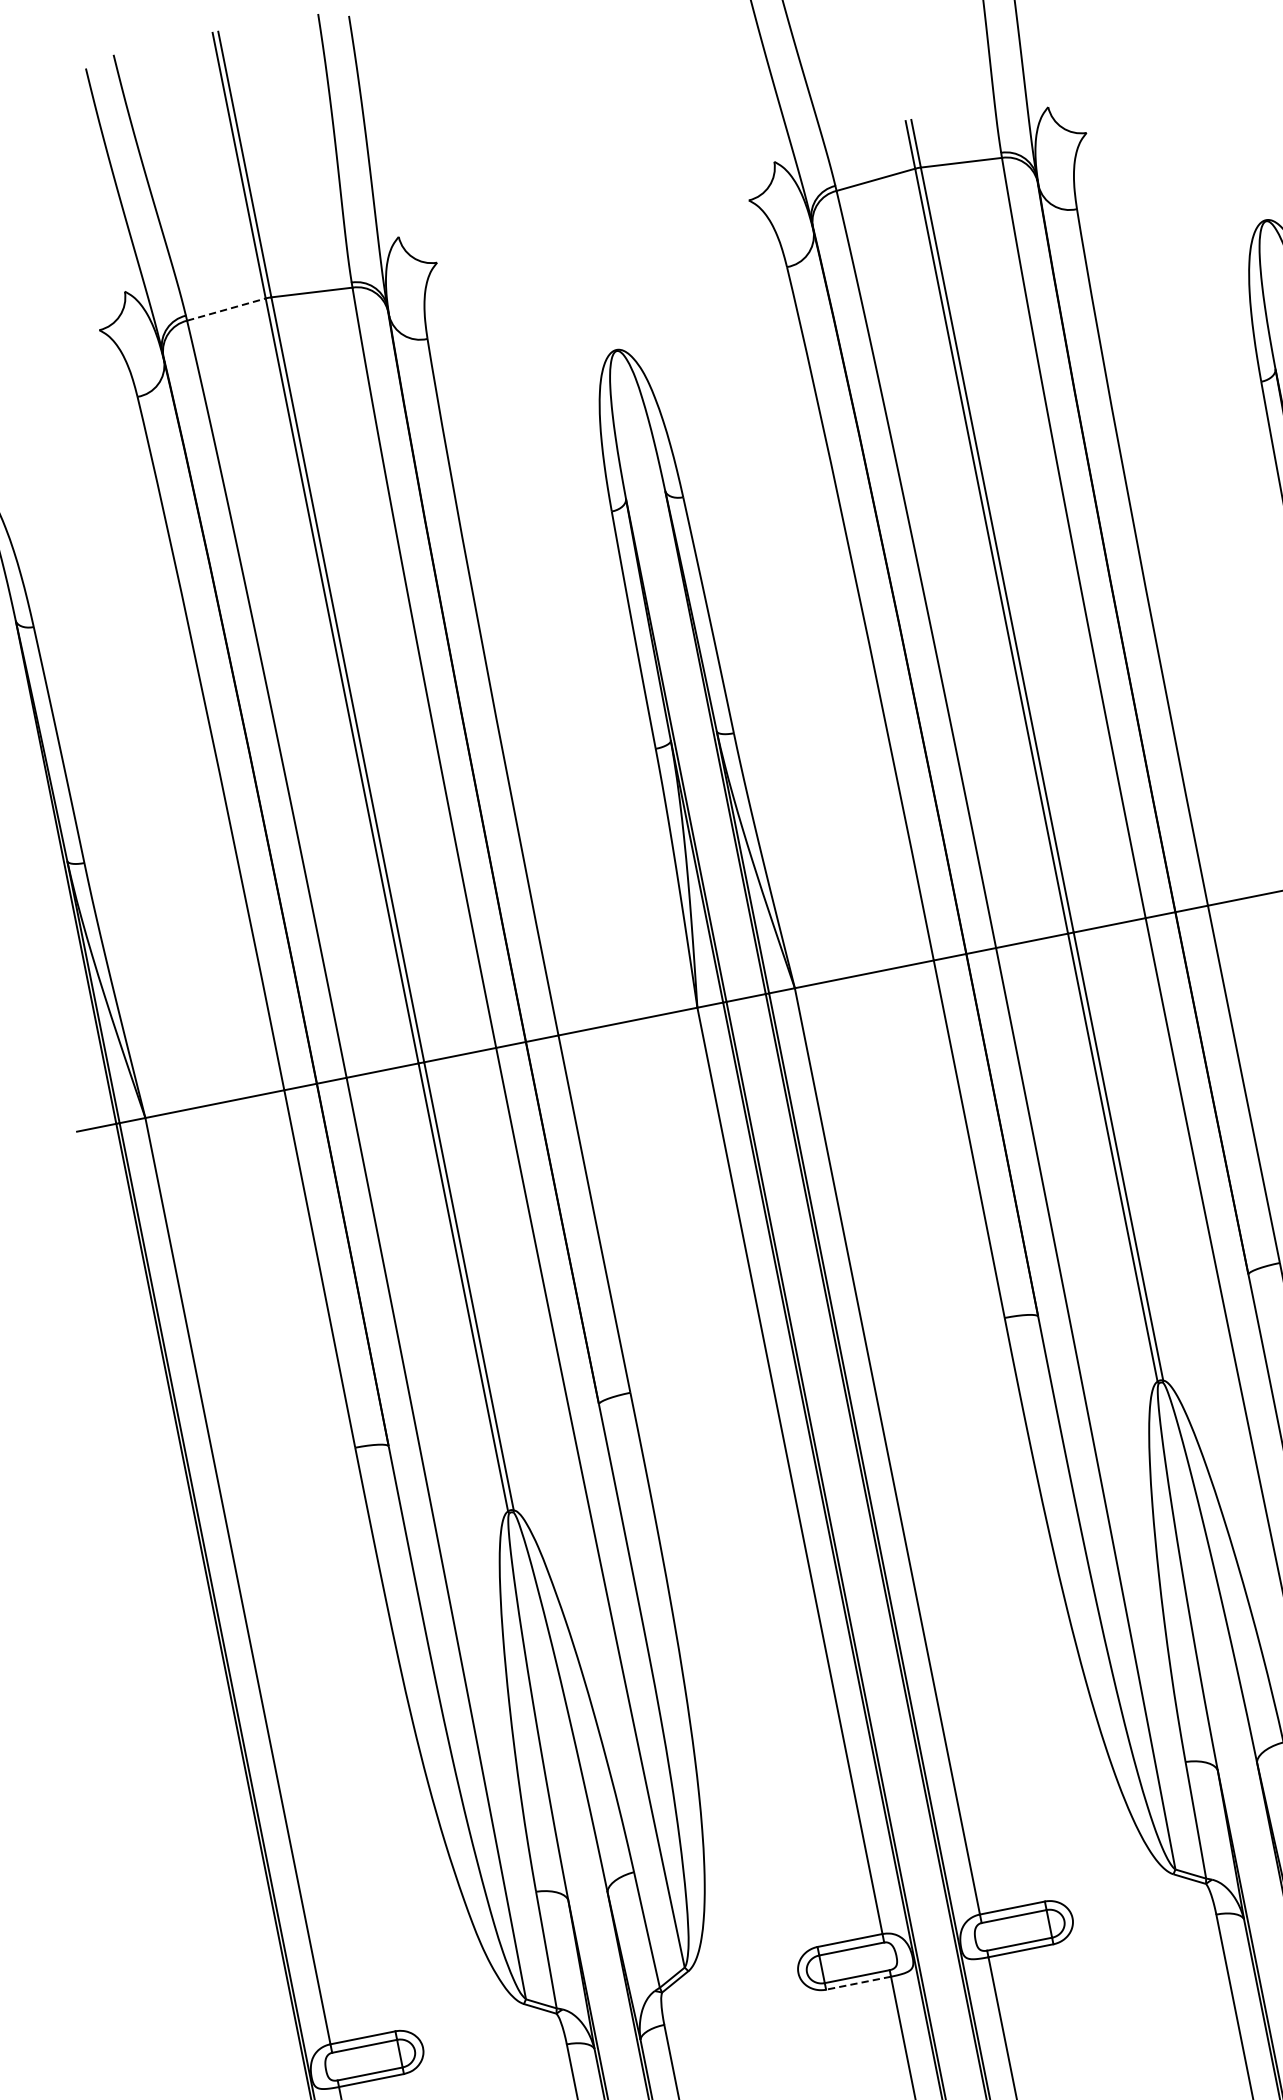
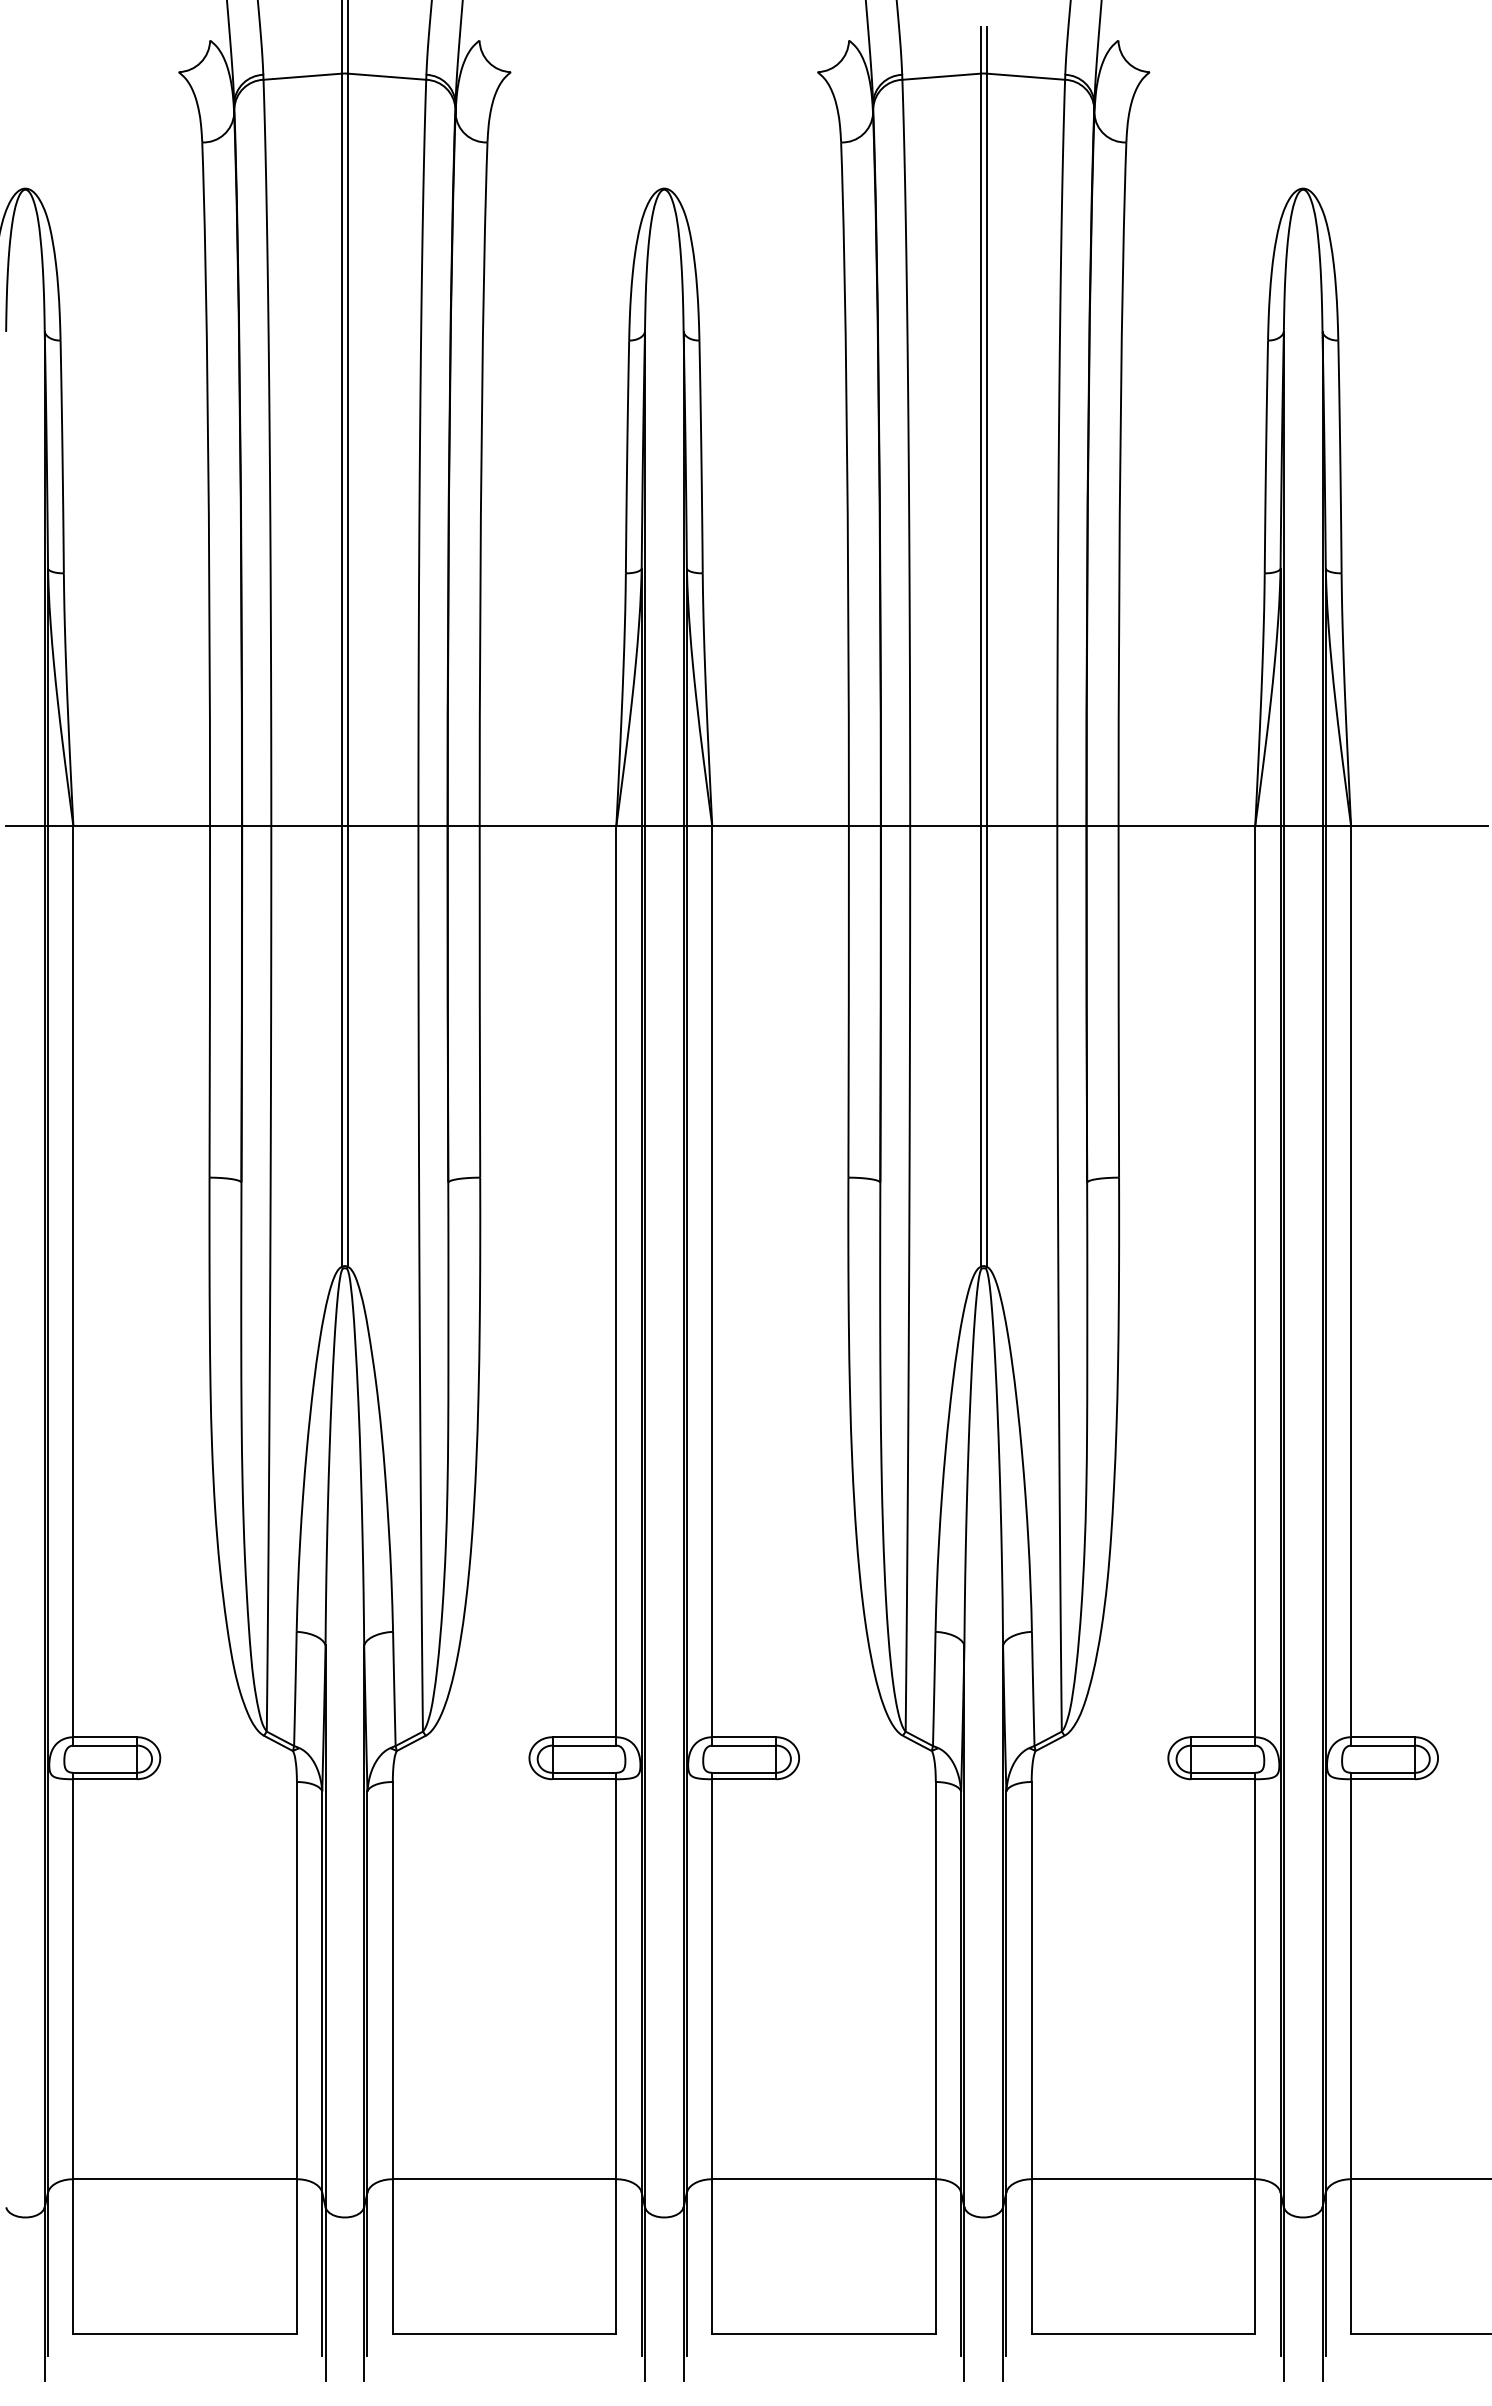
line: (227, 309) -> (303, 76), dashed -> solid
line: (858, 1983) -> (584, 1779), dashed -> solid

